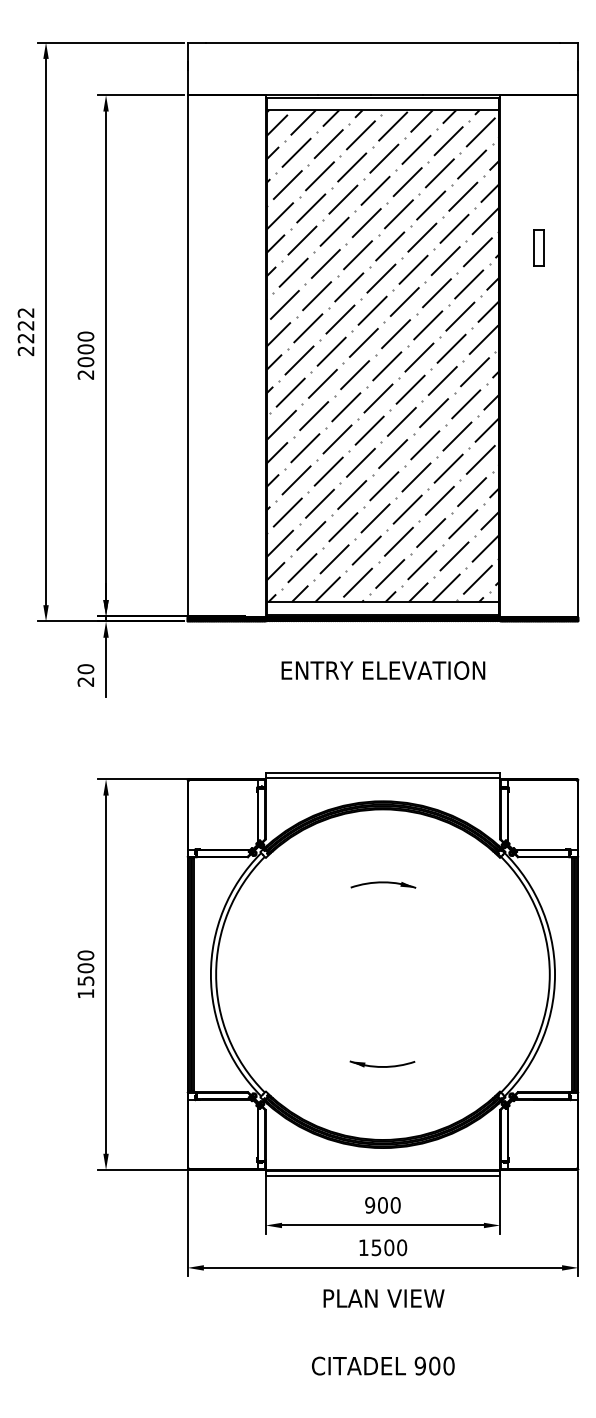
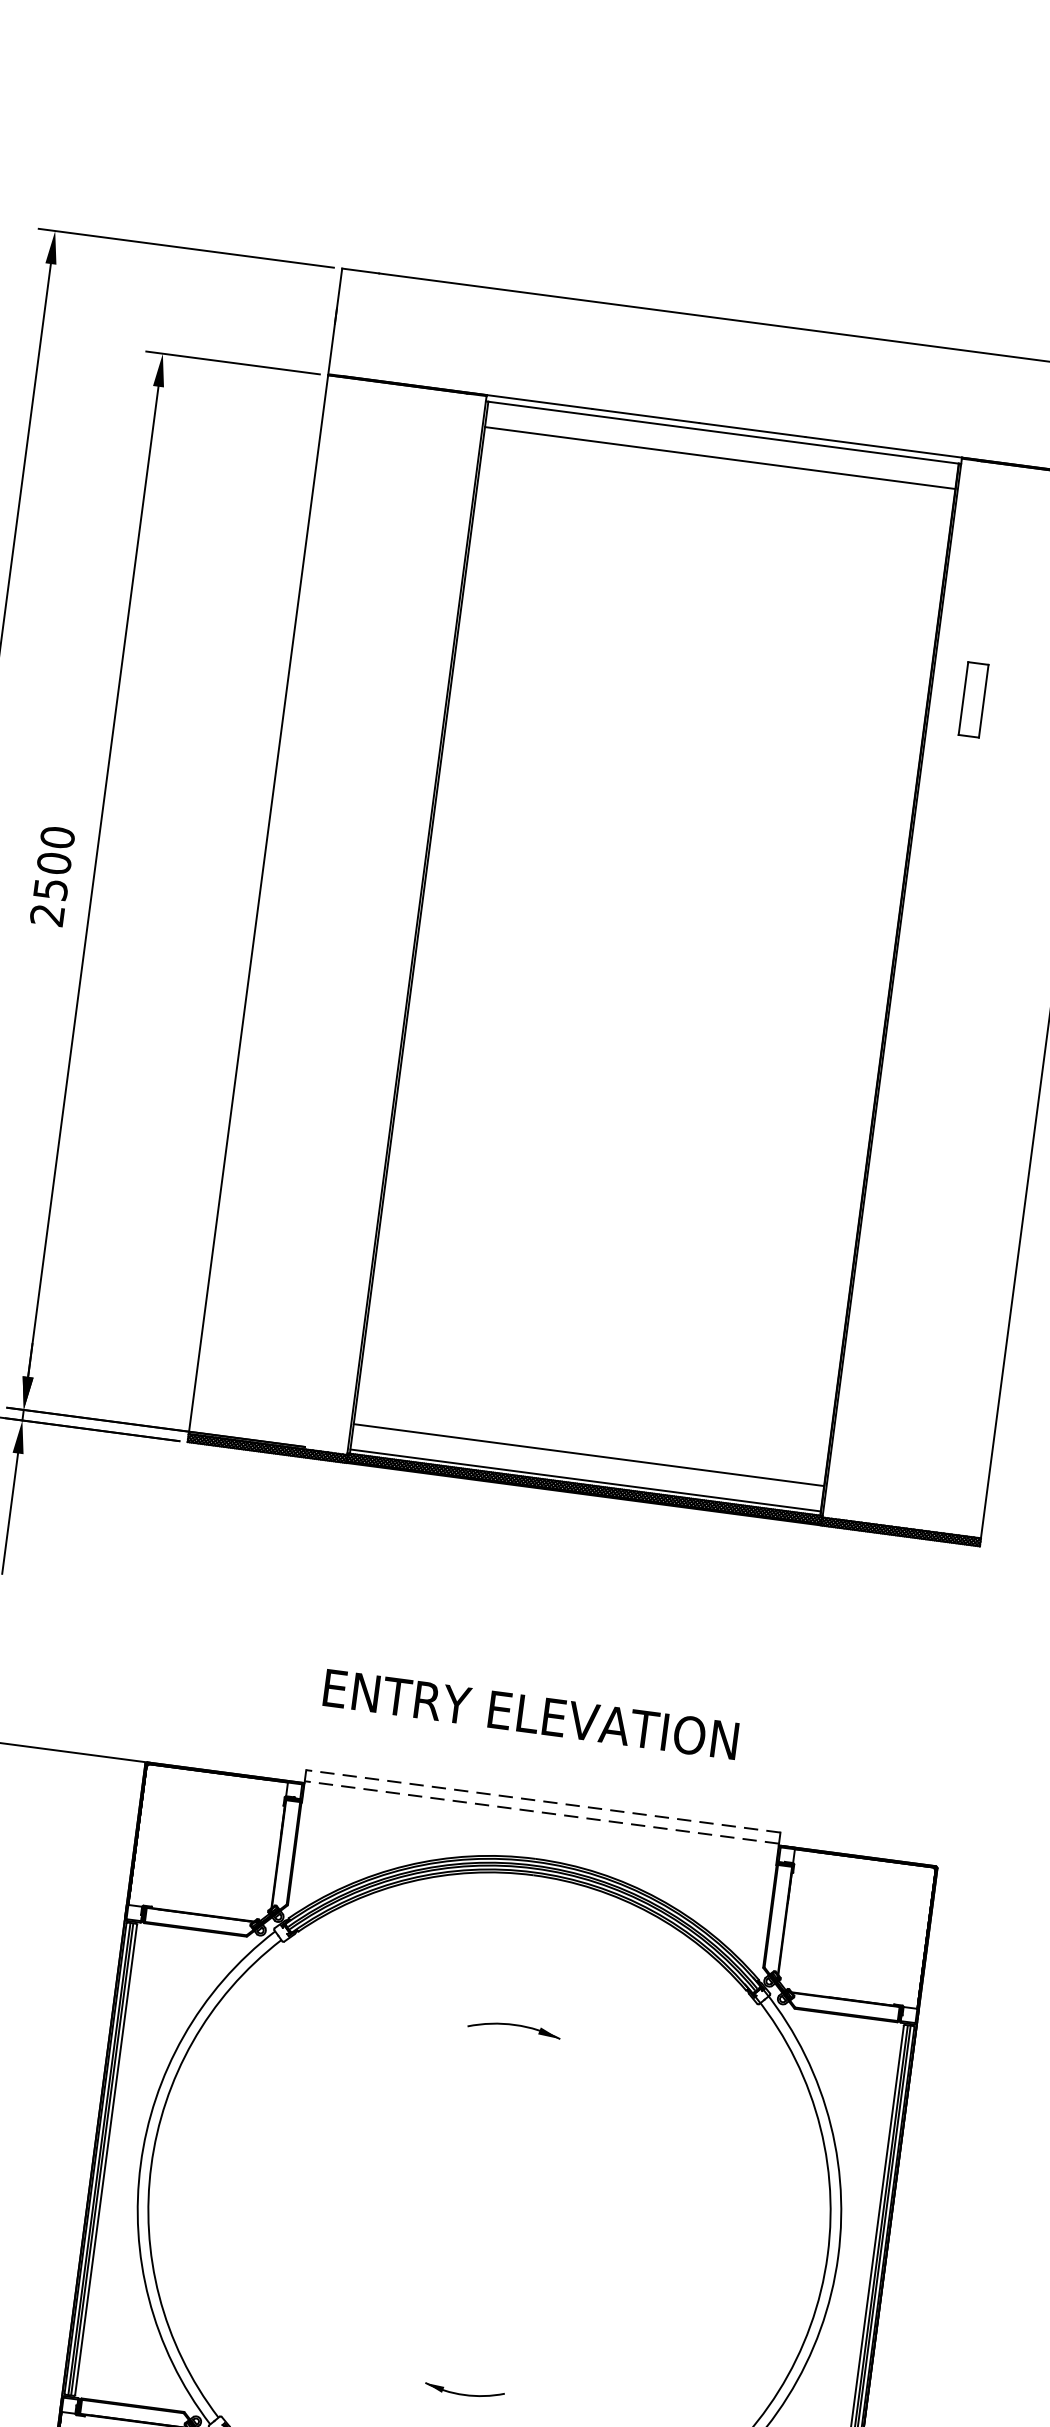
part: (538, 247) -> (972, 697), moved
hatch: (382, 356) -> (653, 957), removed
text: (85, 362) -> (49, 889), 2000 -> 2500
text: (383, 670) -> (531, 1714), moved
line: (382, 772) -> (542, 1800), solid -> dashed
line: (382, 778) -> (540, 1812), solid -> dashed
part: (383, 884) -> (514, 2027), size x0.7
part: (382, 1063) -> (464, 2390), size x0.6

